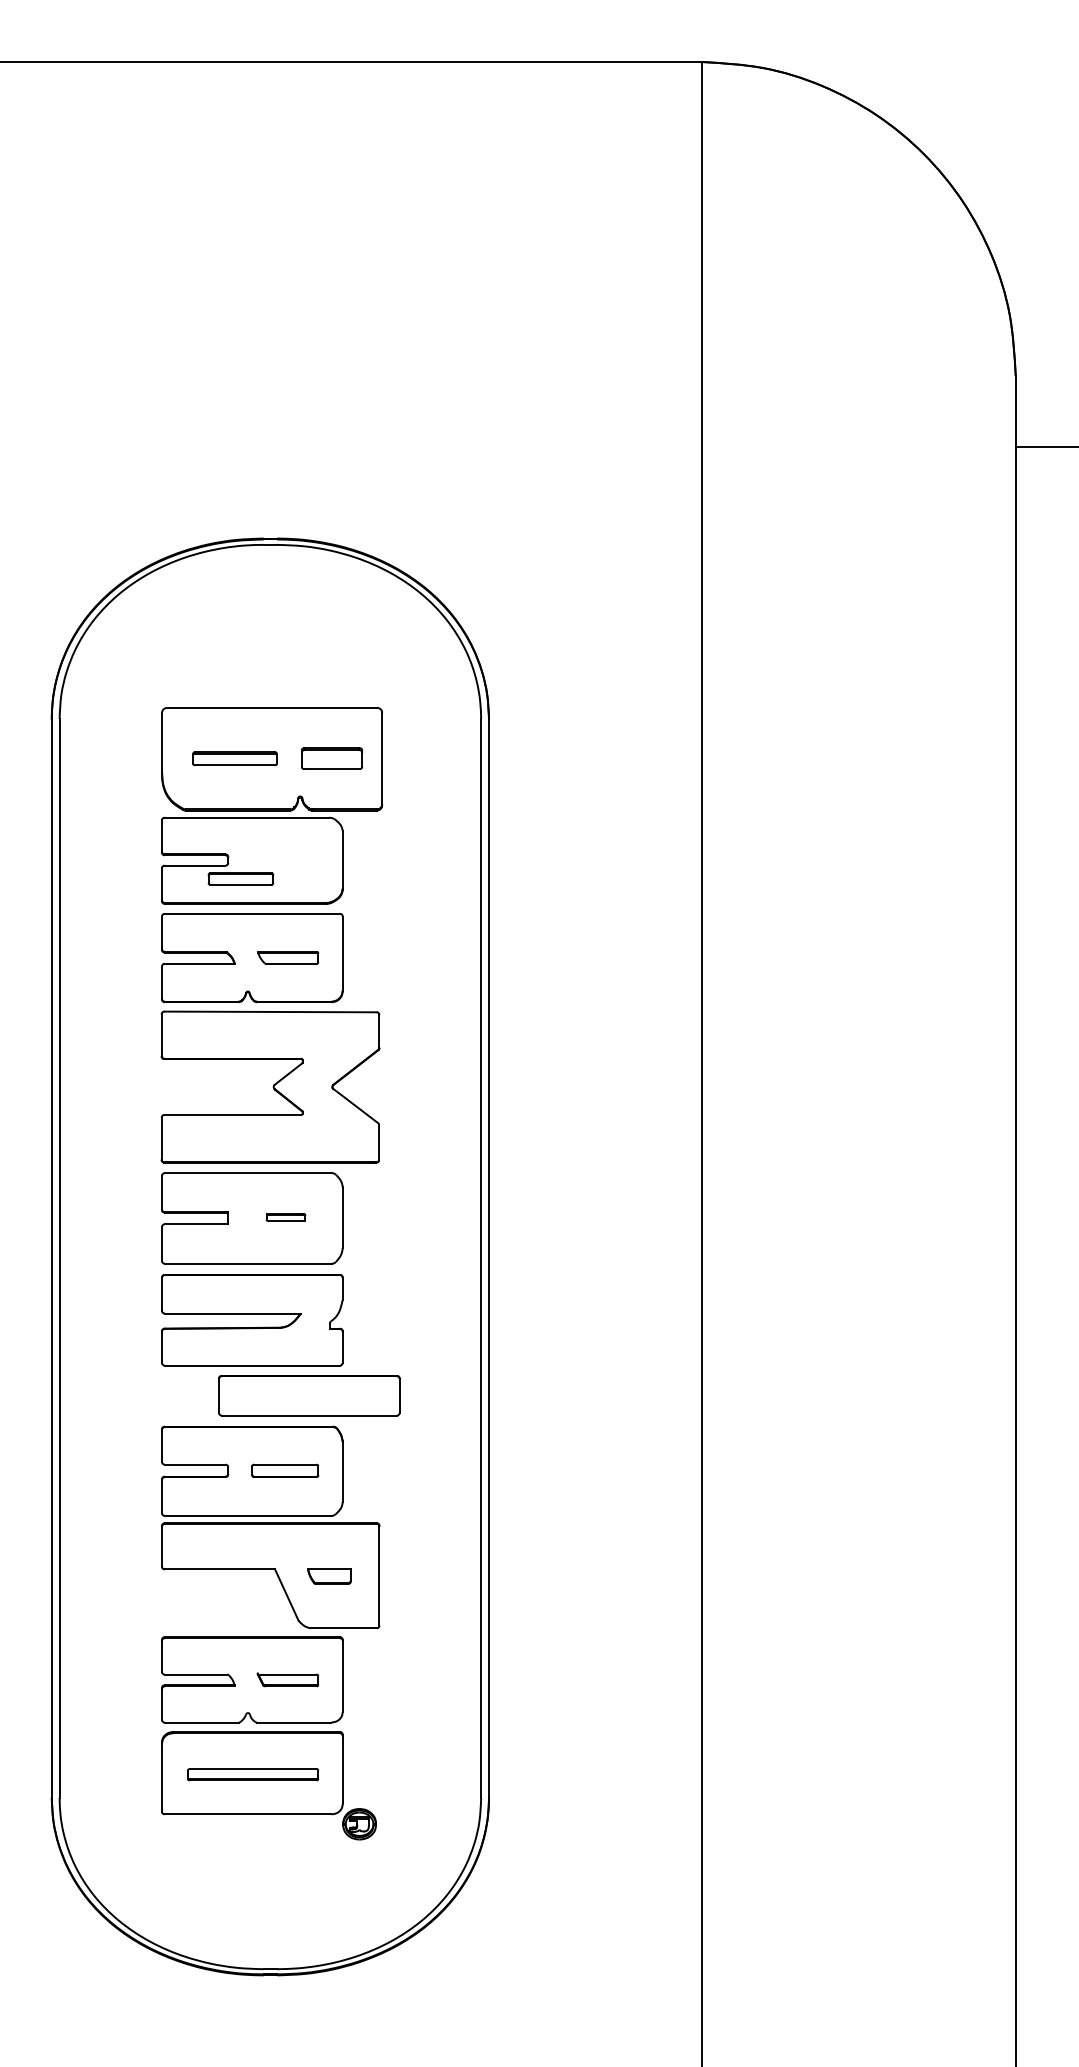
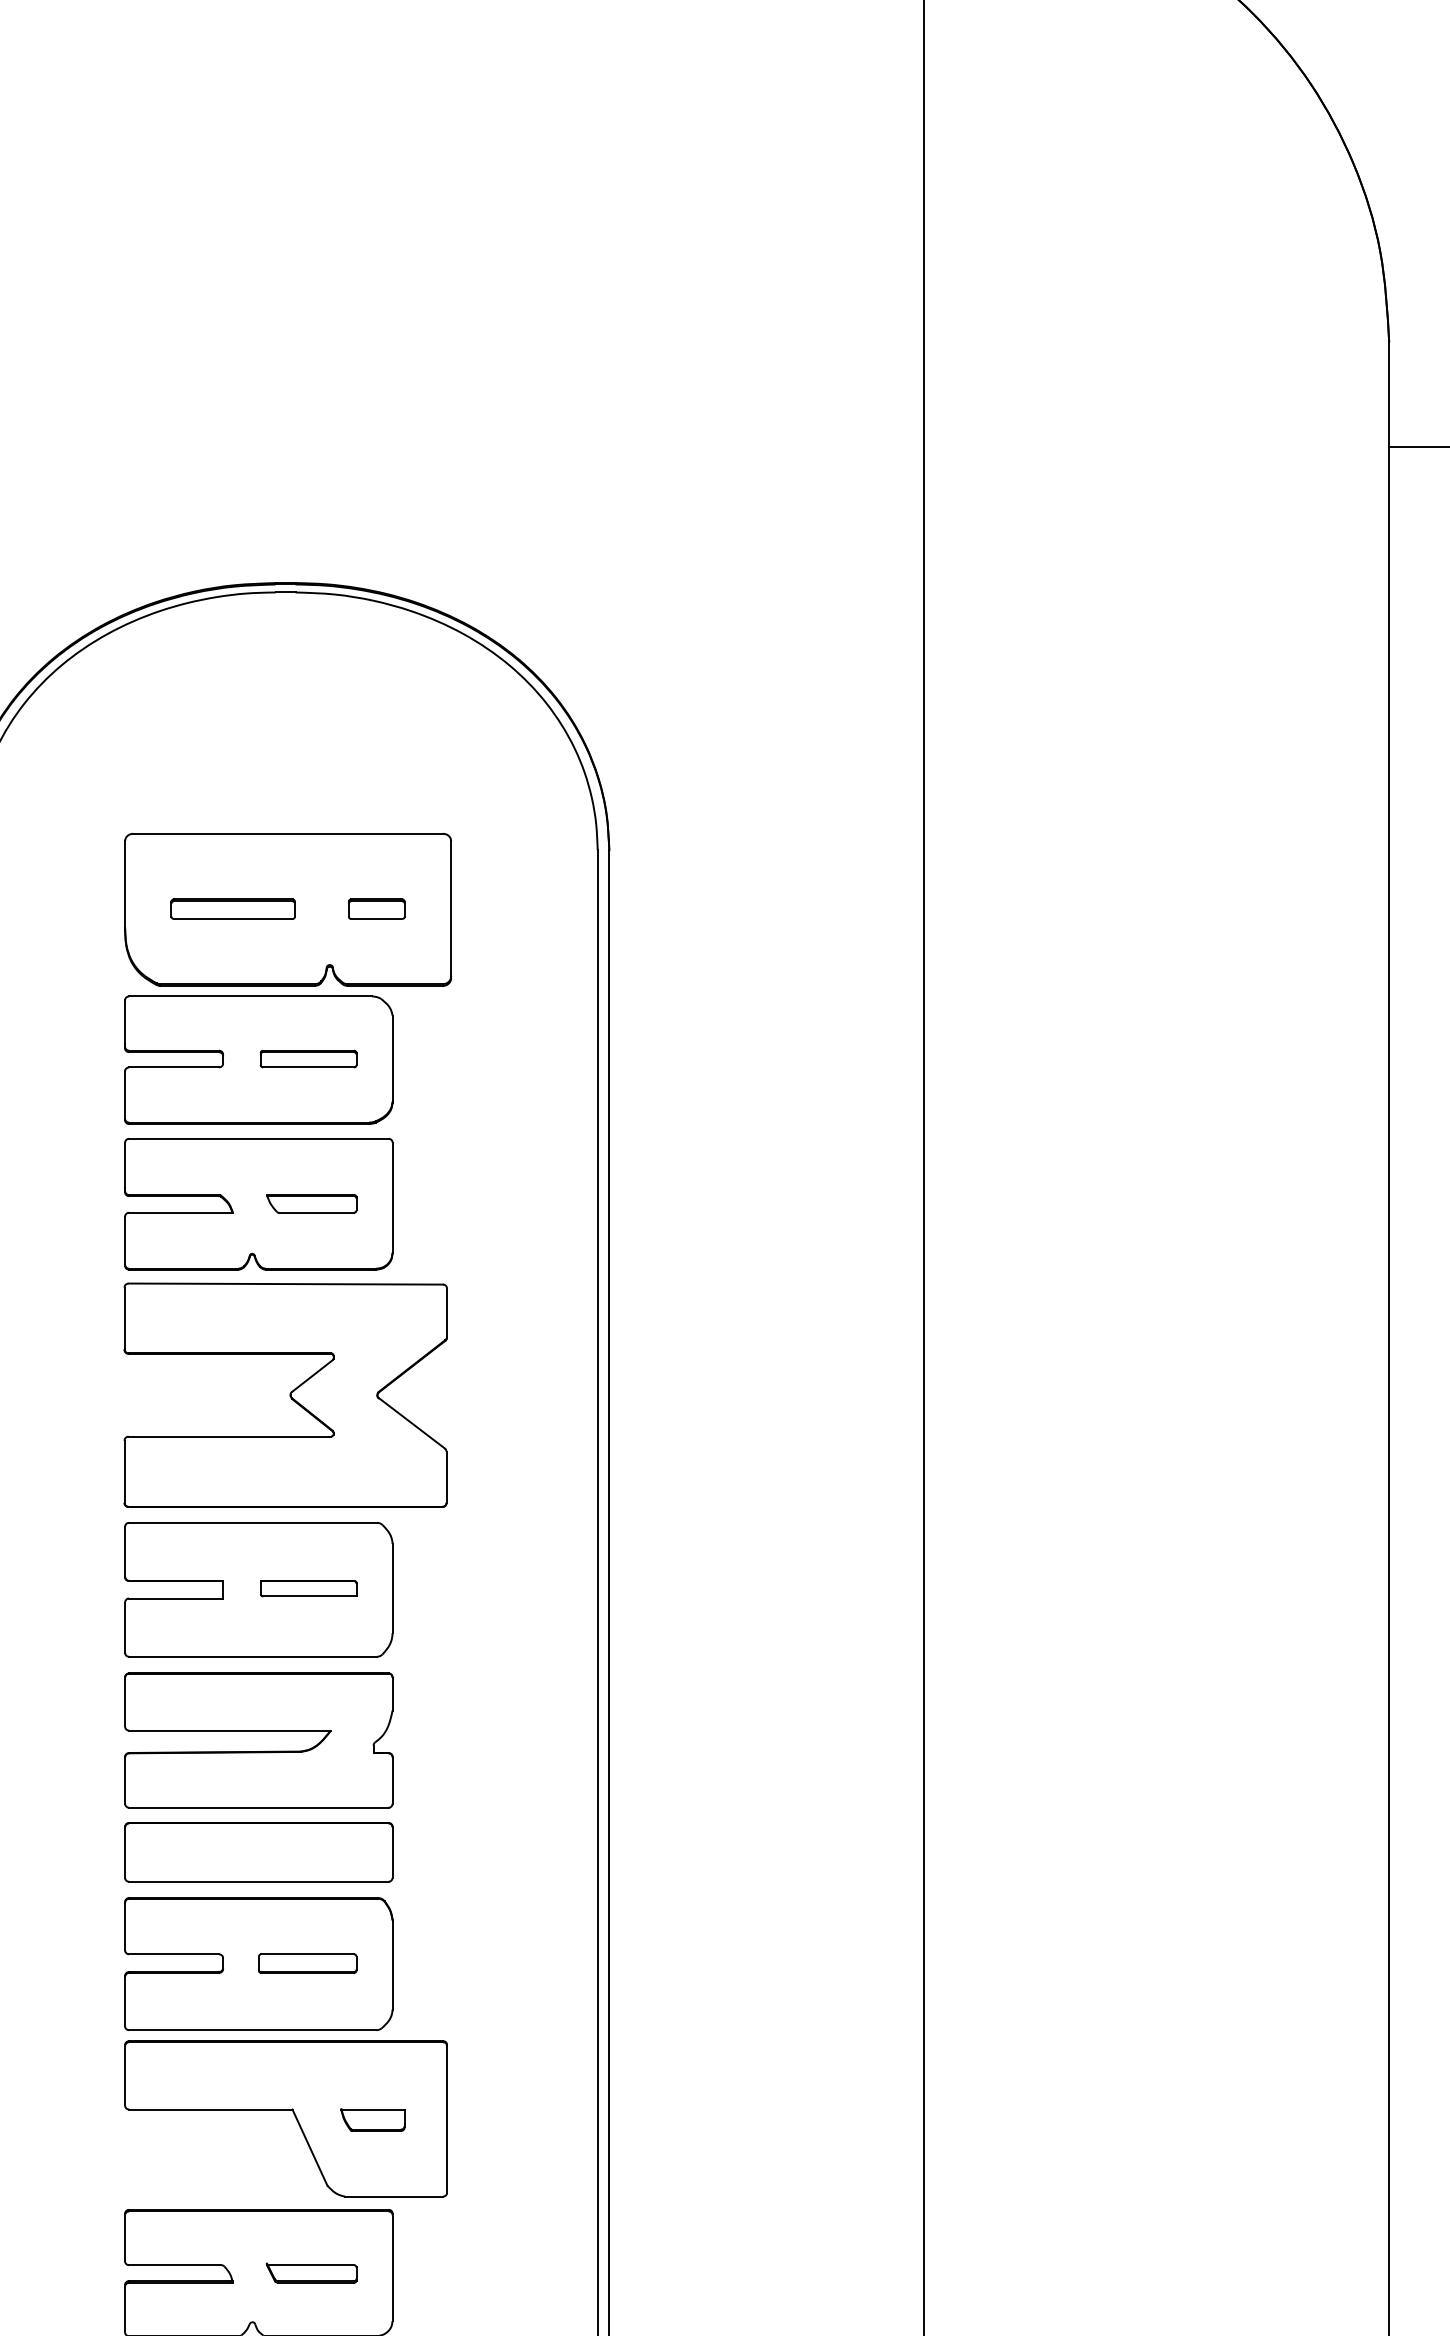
part: (331, 758) -> (376, 908), size x0.62
part: (240, 878) -> (307, 1058), moved
part: (285, 1217) -> (307, 1588), size x1.67
part: (309, 1395) -> (259, 1851), moved

